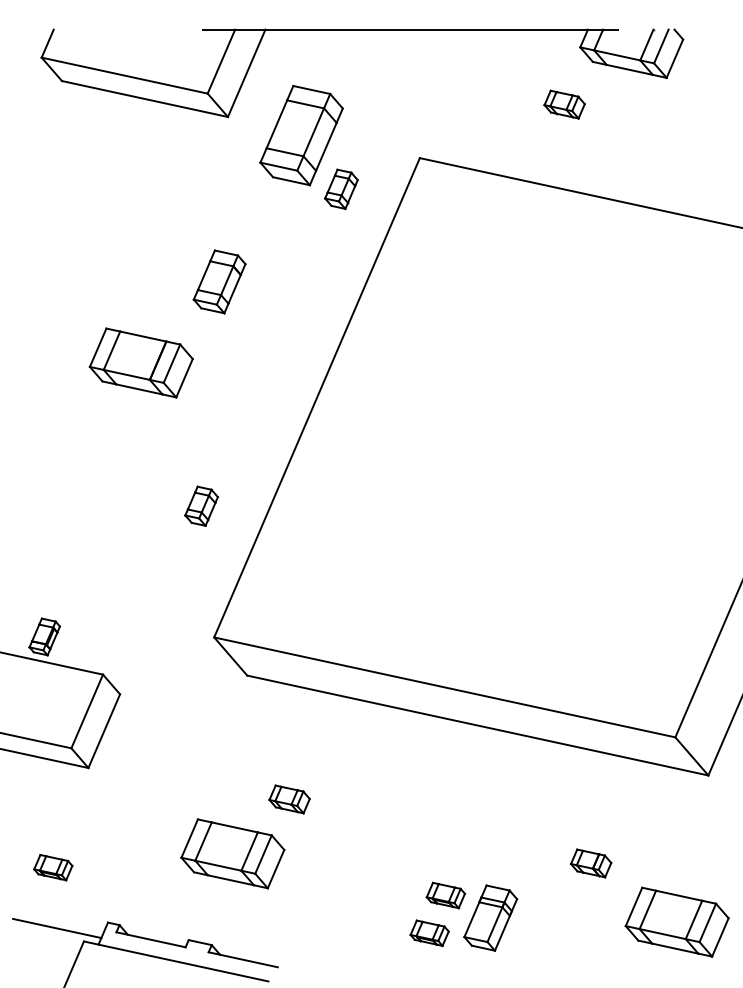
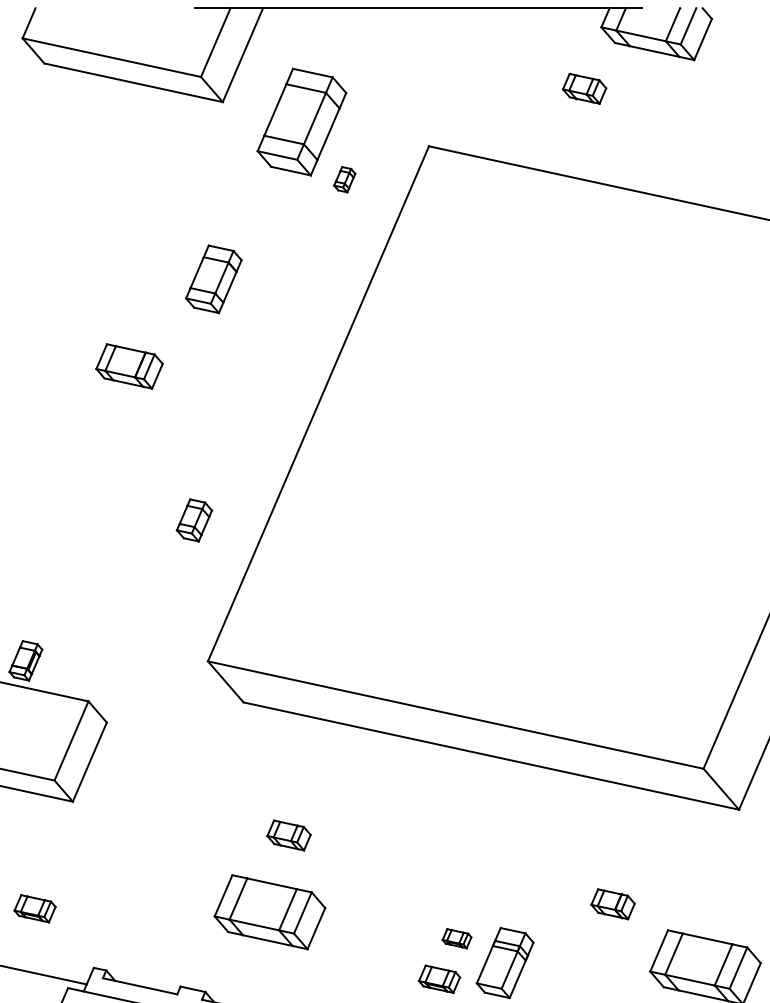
part: (341, 188) -> (344, 178), size x0.6
part: (140, 362) -> (128, 365), size x0.6
part: (232, 853) -> (269, 911), moved
part: (445, 895) -> (456, 938), size x0.7

